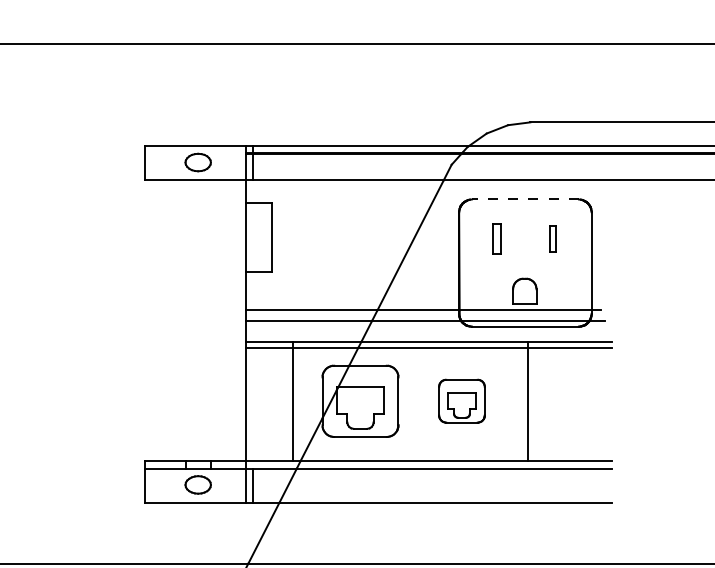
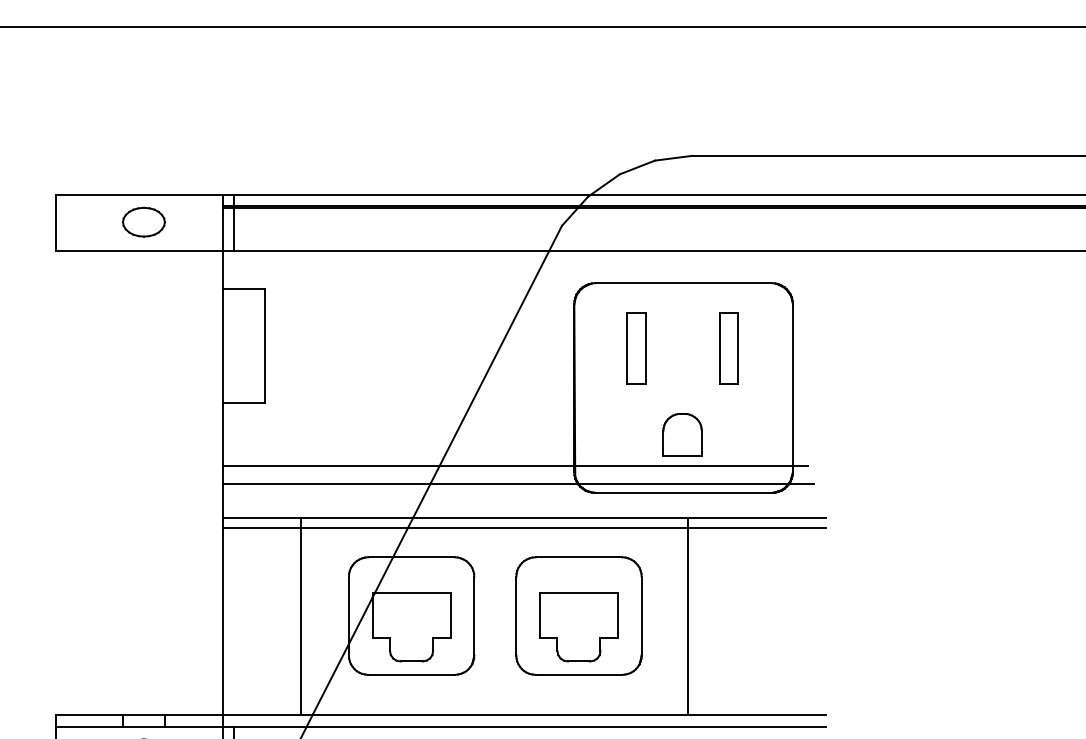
line: (525, 199) -> (683, 283), dashed -> solid
part: (496, 239) -> (635, 349), size x1.43
part: (552, 239) -> (728, 349), size x1.67
part: (461, 400) -> (578, 614), size x1.67

